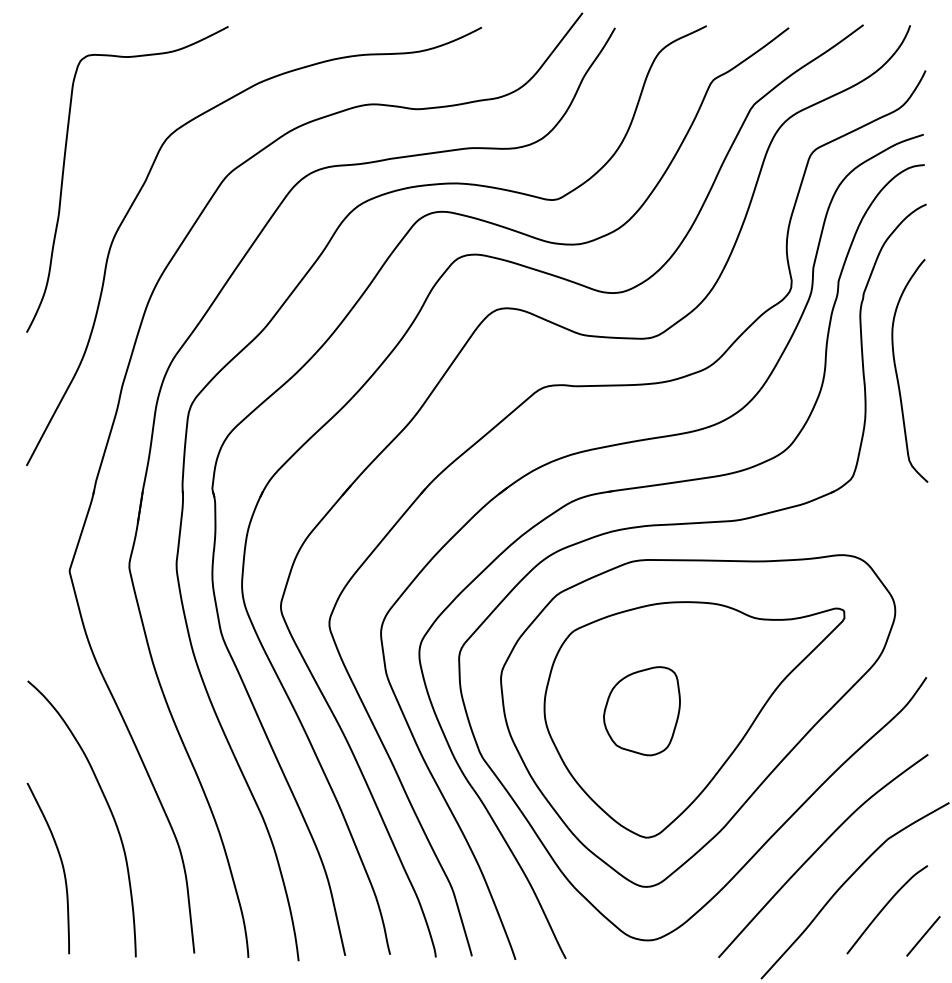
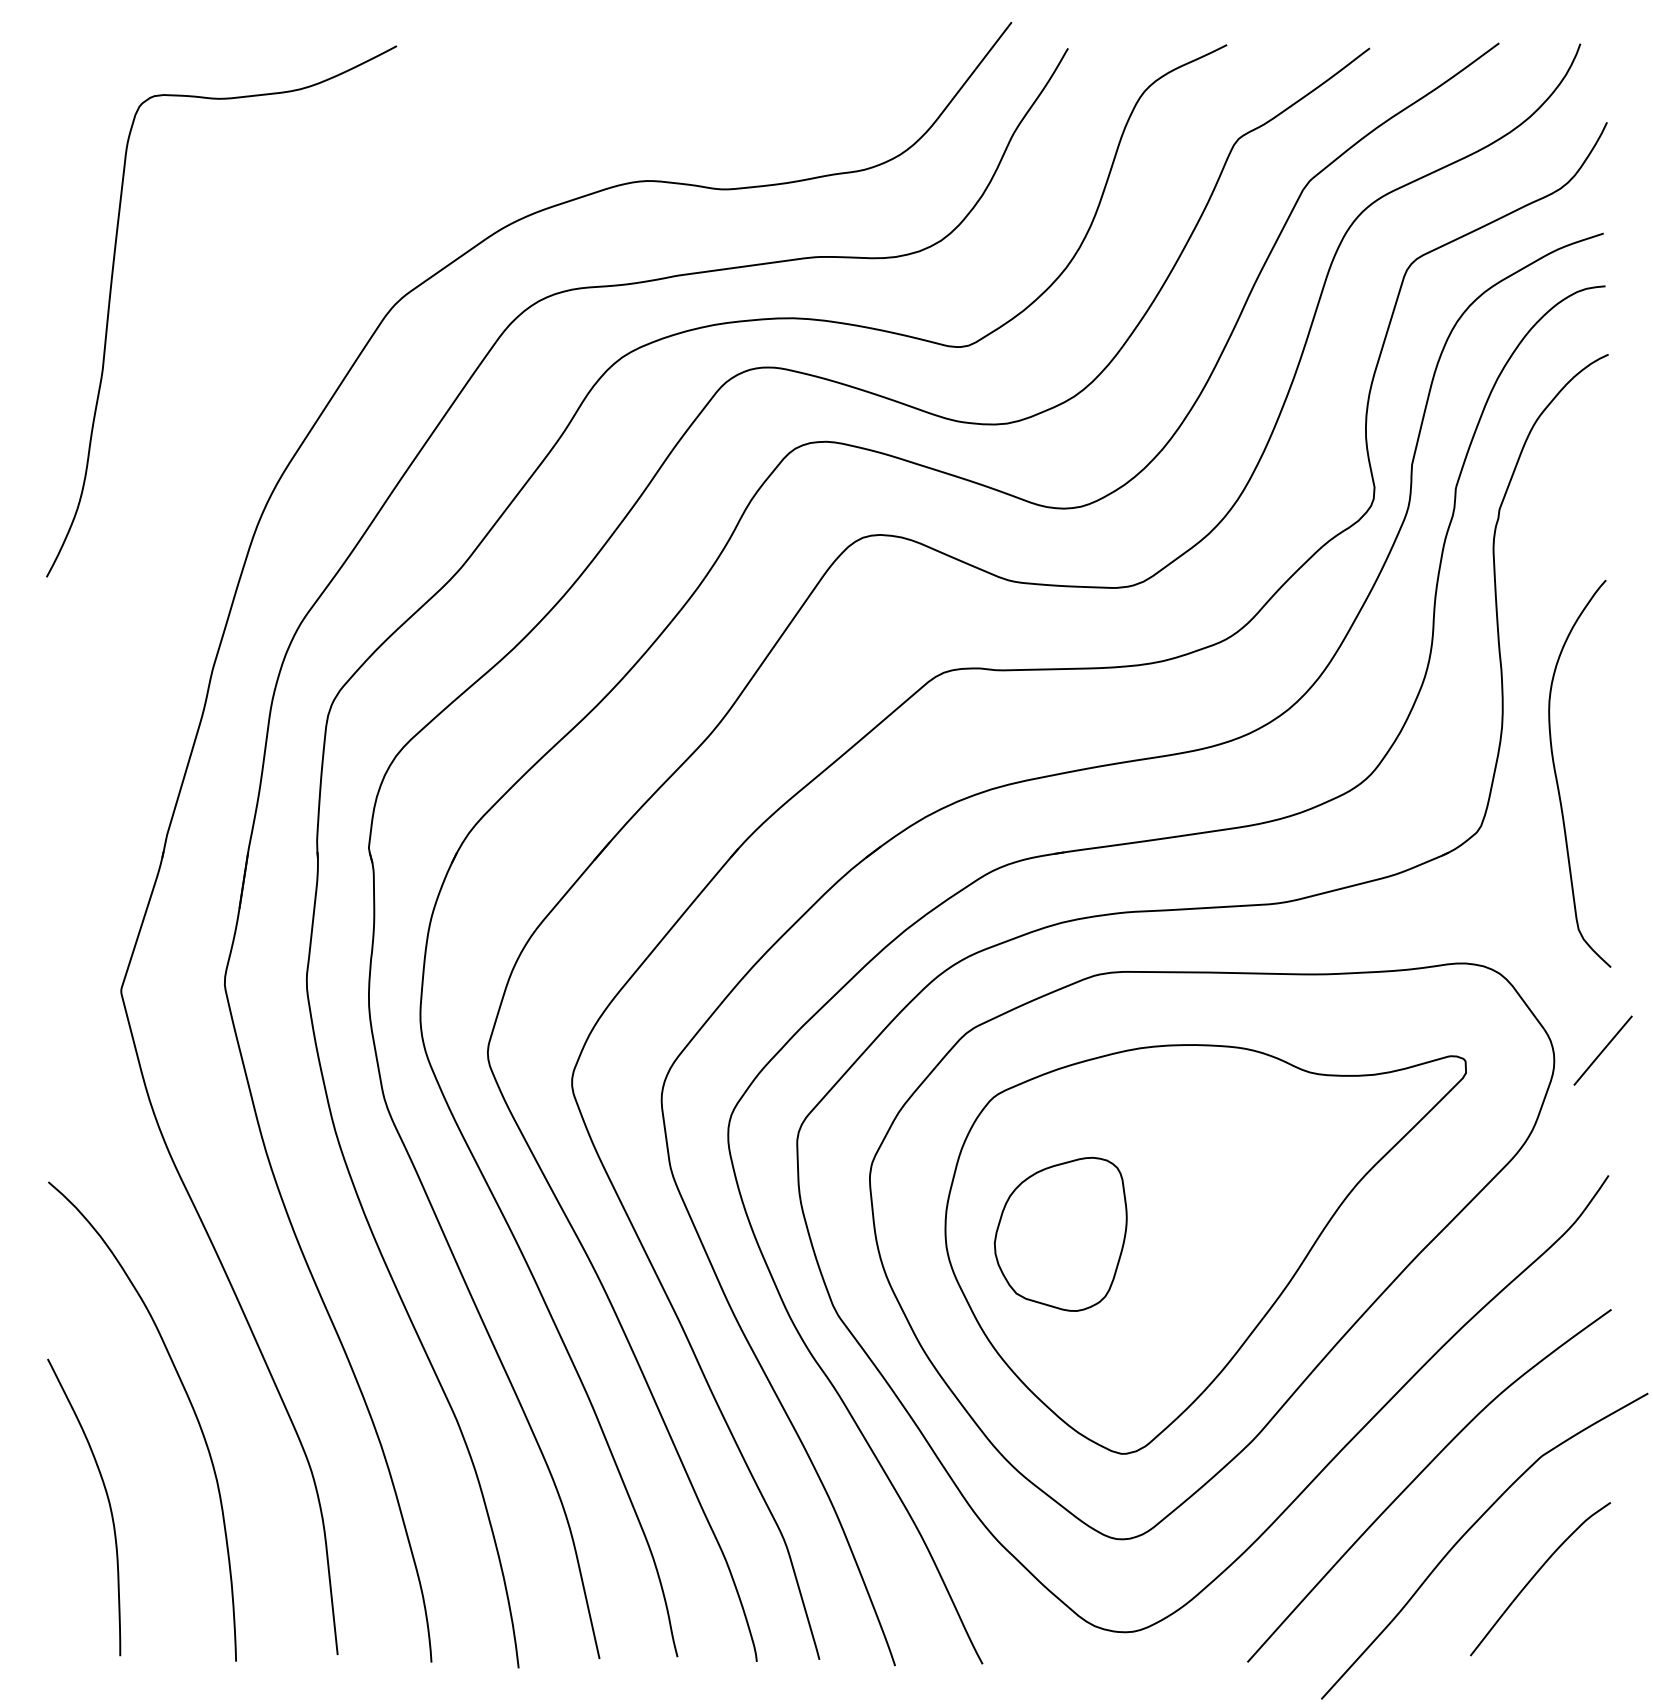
curve: (144, 185) -> (251, 321), removed
curve: (897, 372) -> (1558, 776), moved
part: (641, 711) -> (1059, 1234), moved
line: (923, 936) -> (1603, 1050), moved

